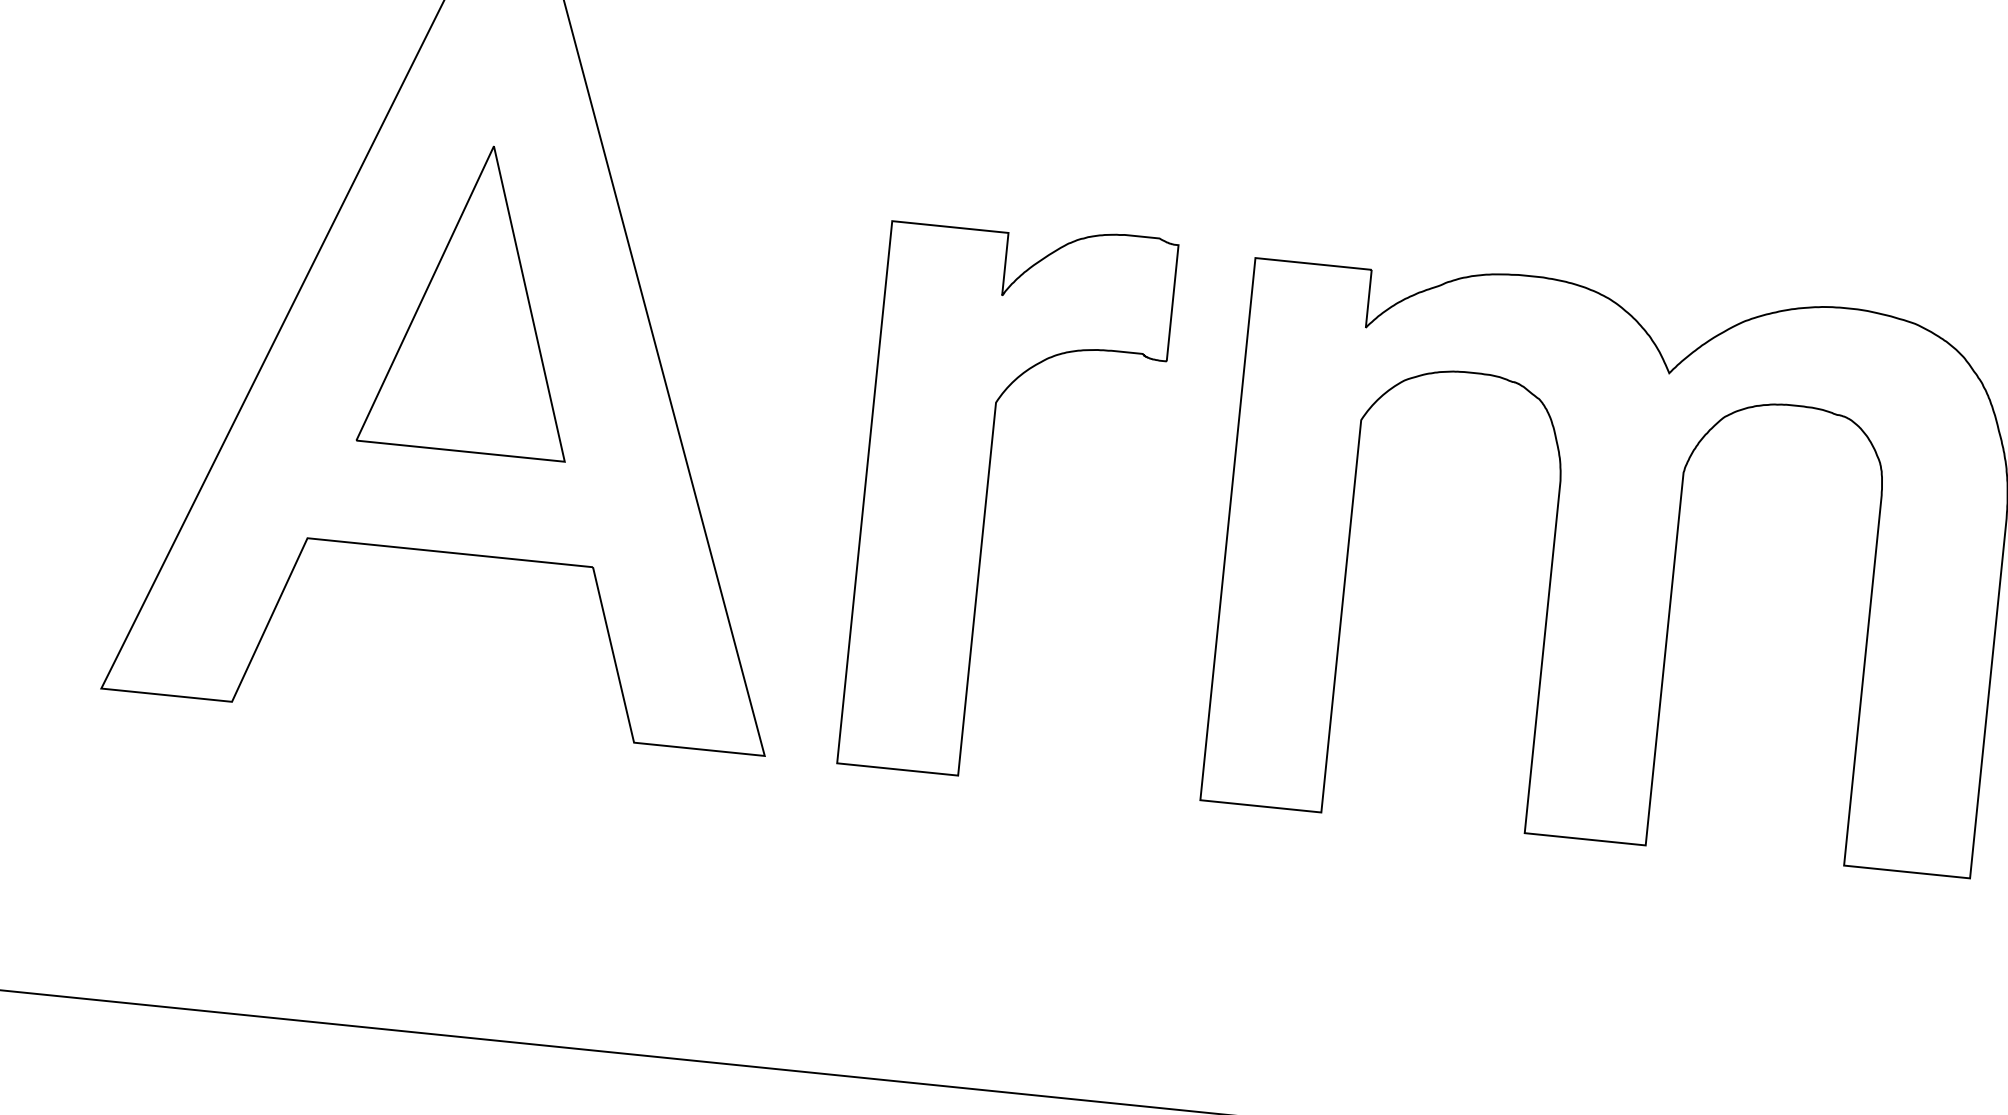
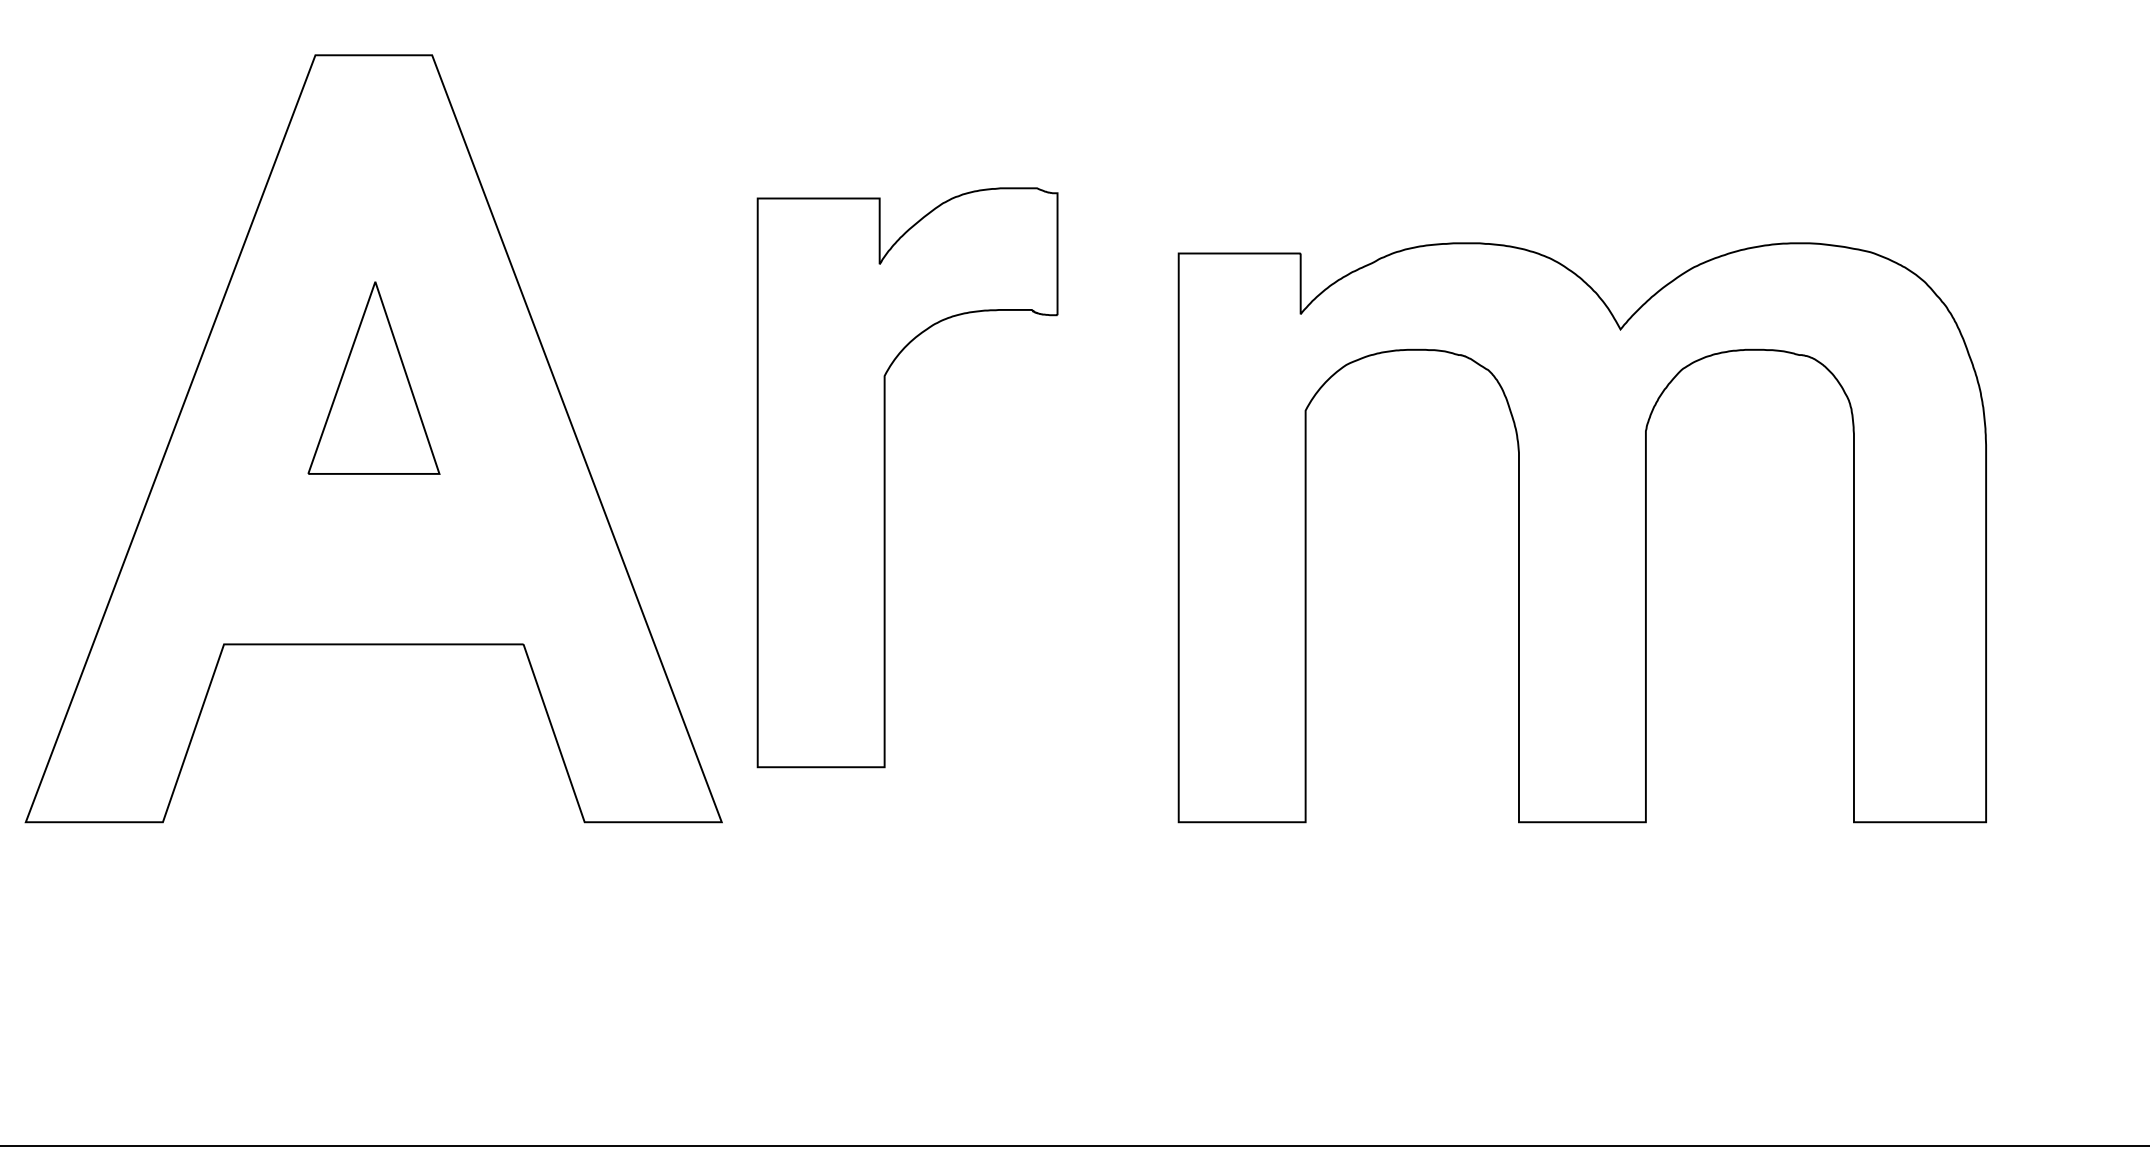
part: (475, 298) -> (373, 377), size x0.6
part: (987, 499) -> (885, 477), moved

